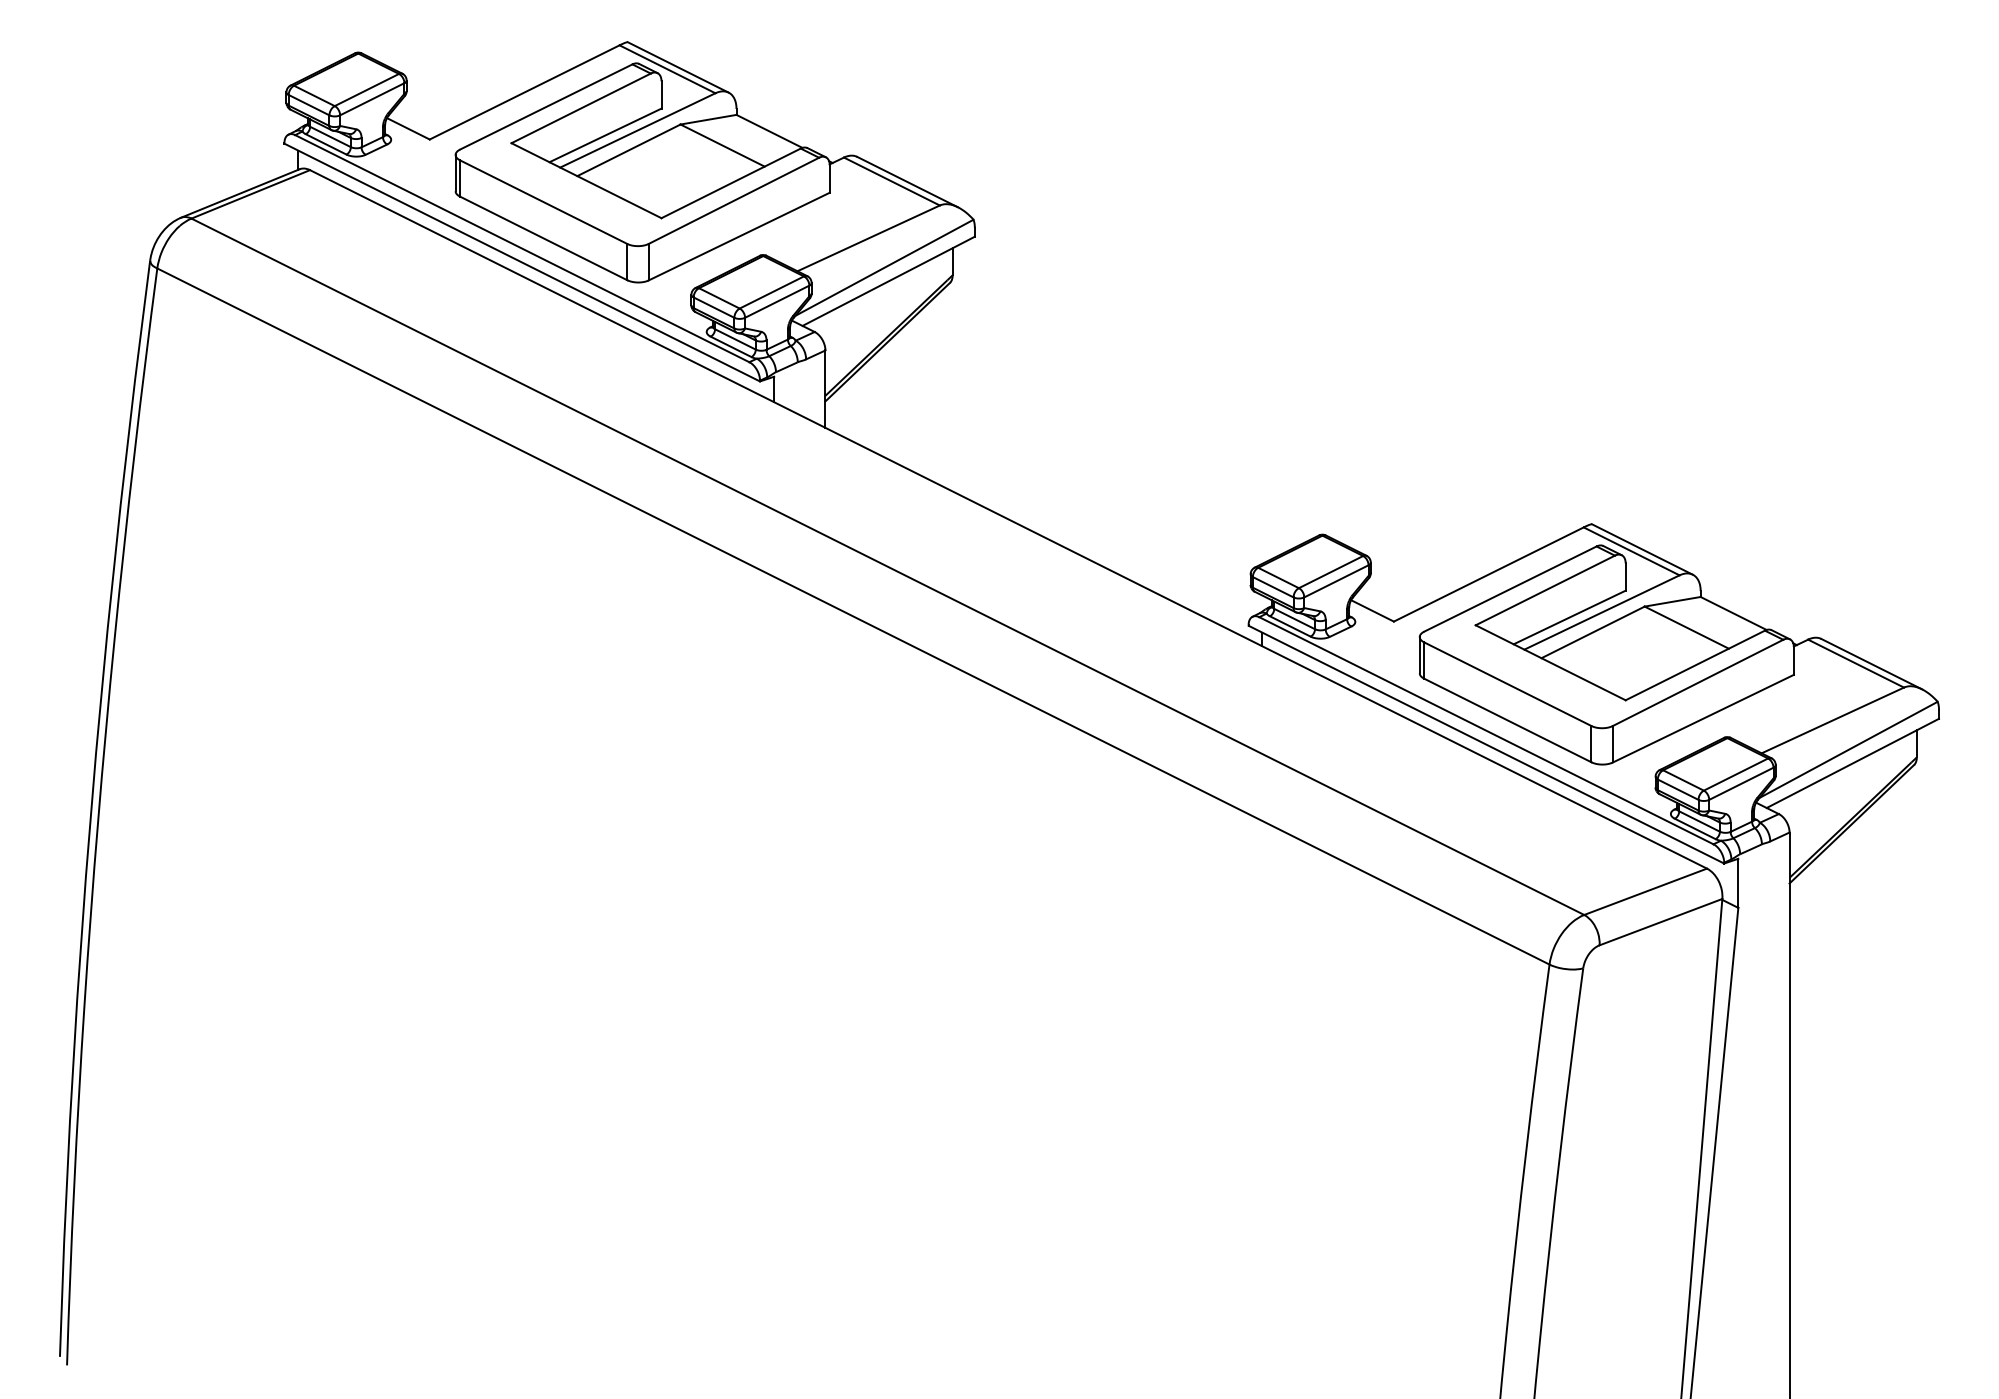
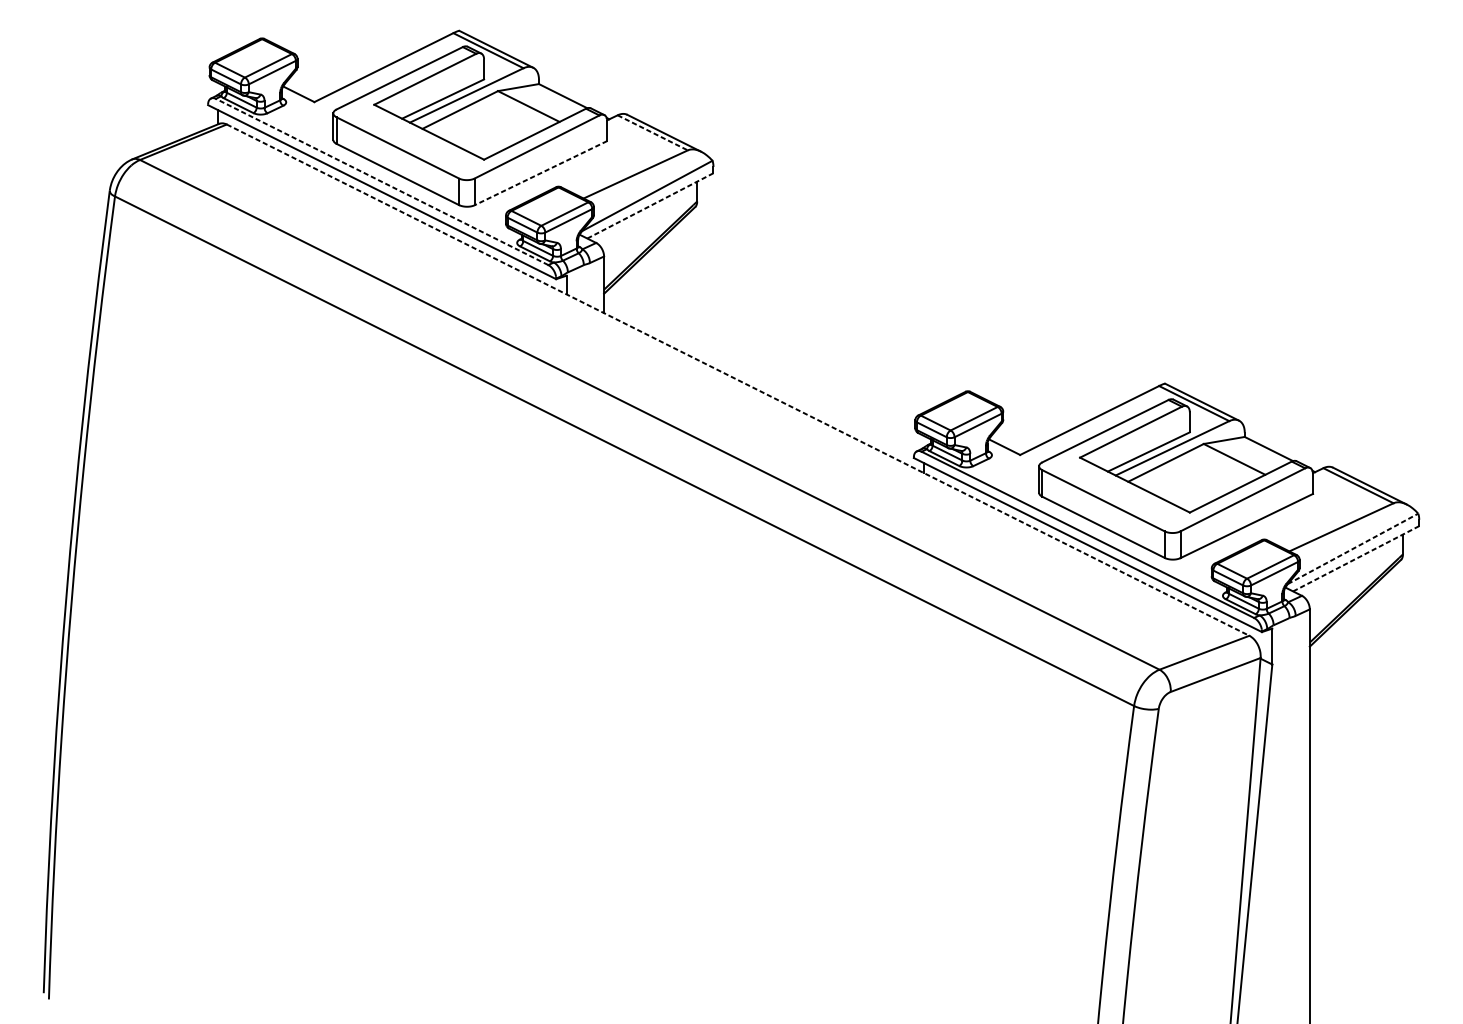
line: (891, 181) -> (652, 132), solid -> dashed
line: (739, 236) -> (541, 173), solid -> dashed
line: (522, 248) -> (382, 181), solid -> dashed
line: (889, 281) -> (650, 206), solid -> dashed
line: (1008, 519) -> (738, 380), solid -> dashed
line: (1849, 749) -> (1353, 548), solid -> dashed
line: (1853, 763) -> (1356, 558), solid -> dashed

